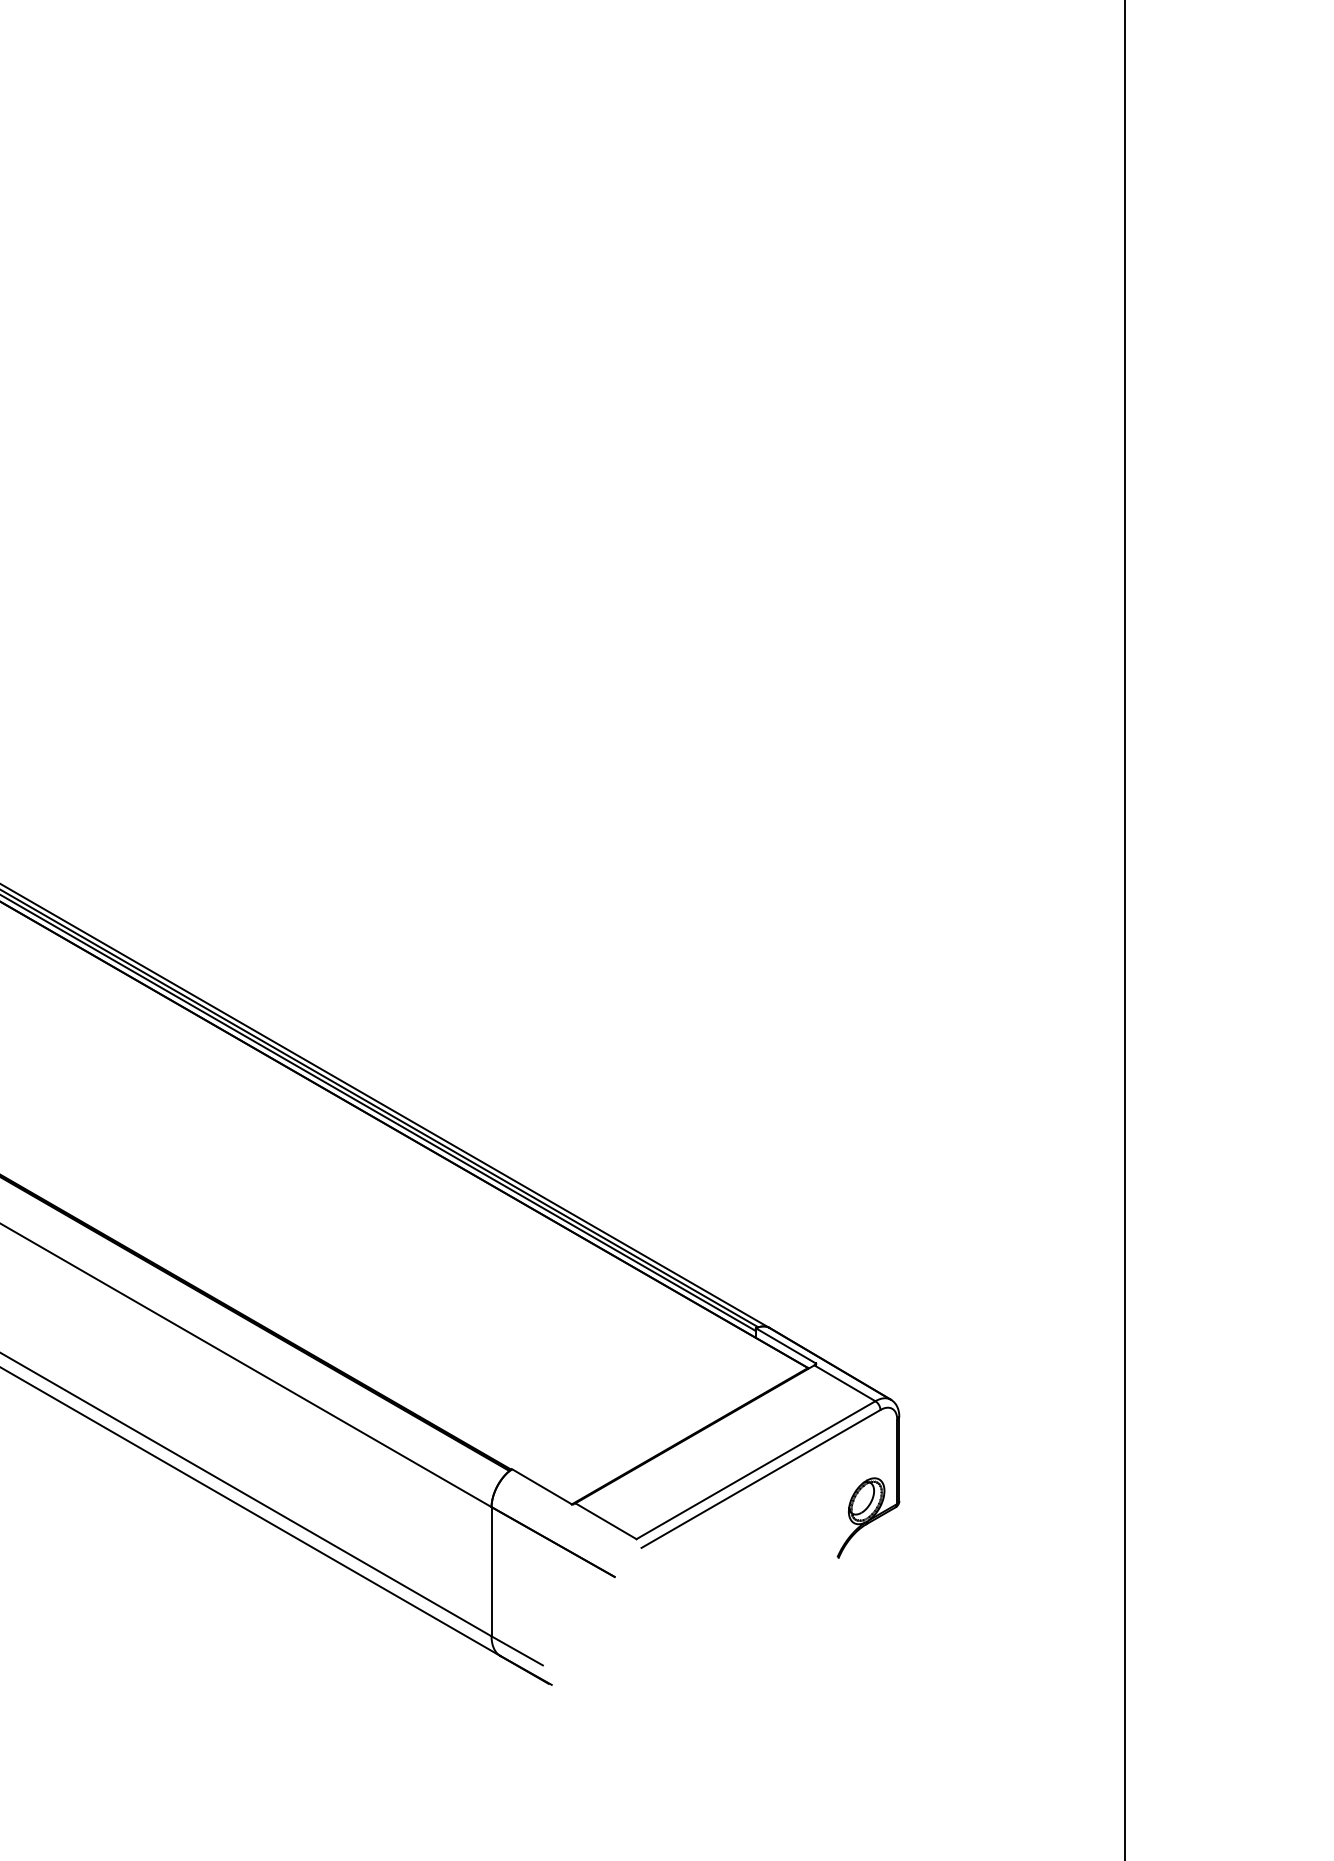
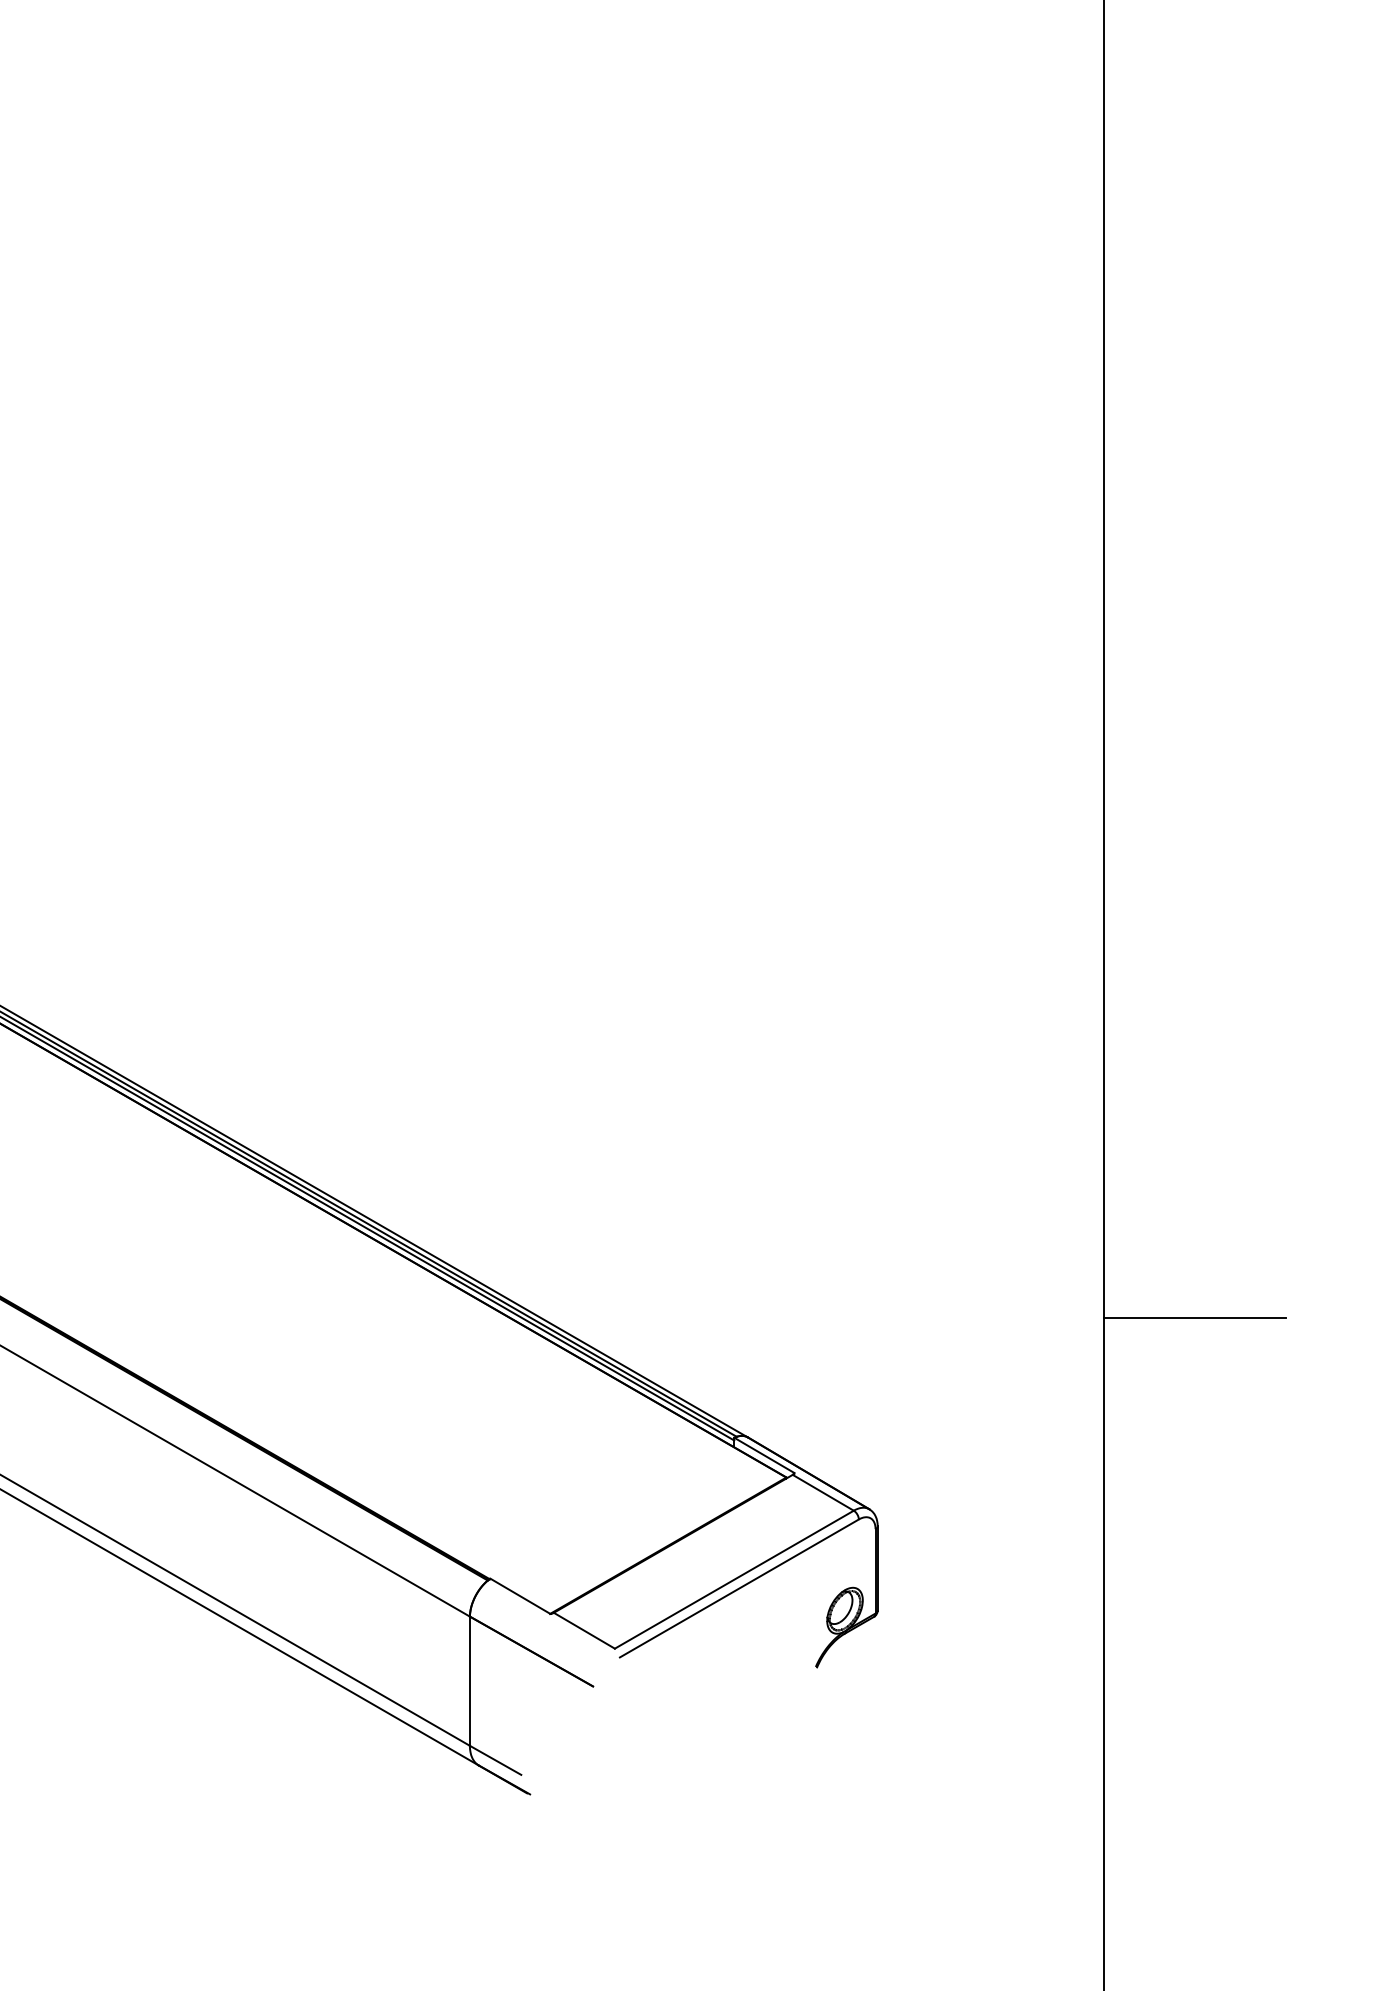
line: (1216, 1209) -> (1194, 1318), added

